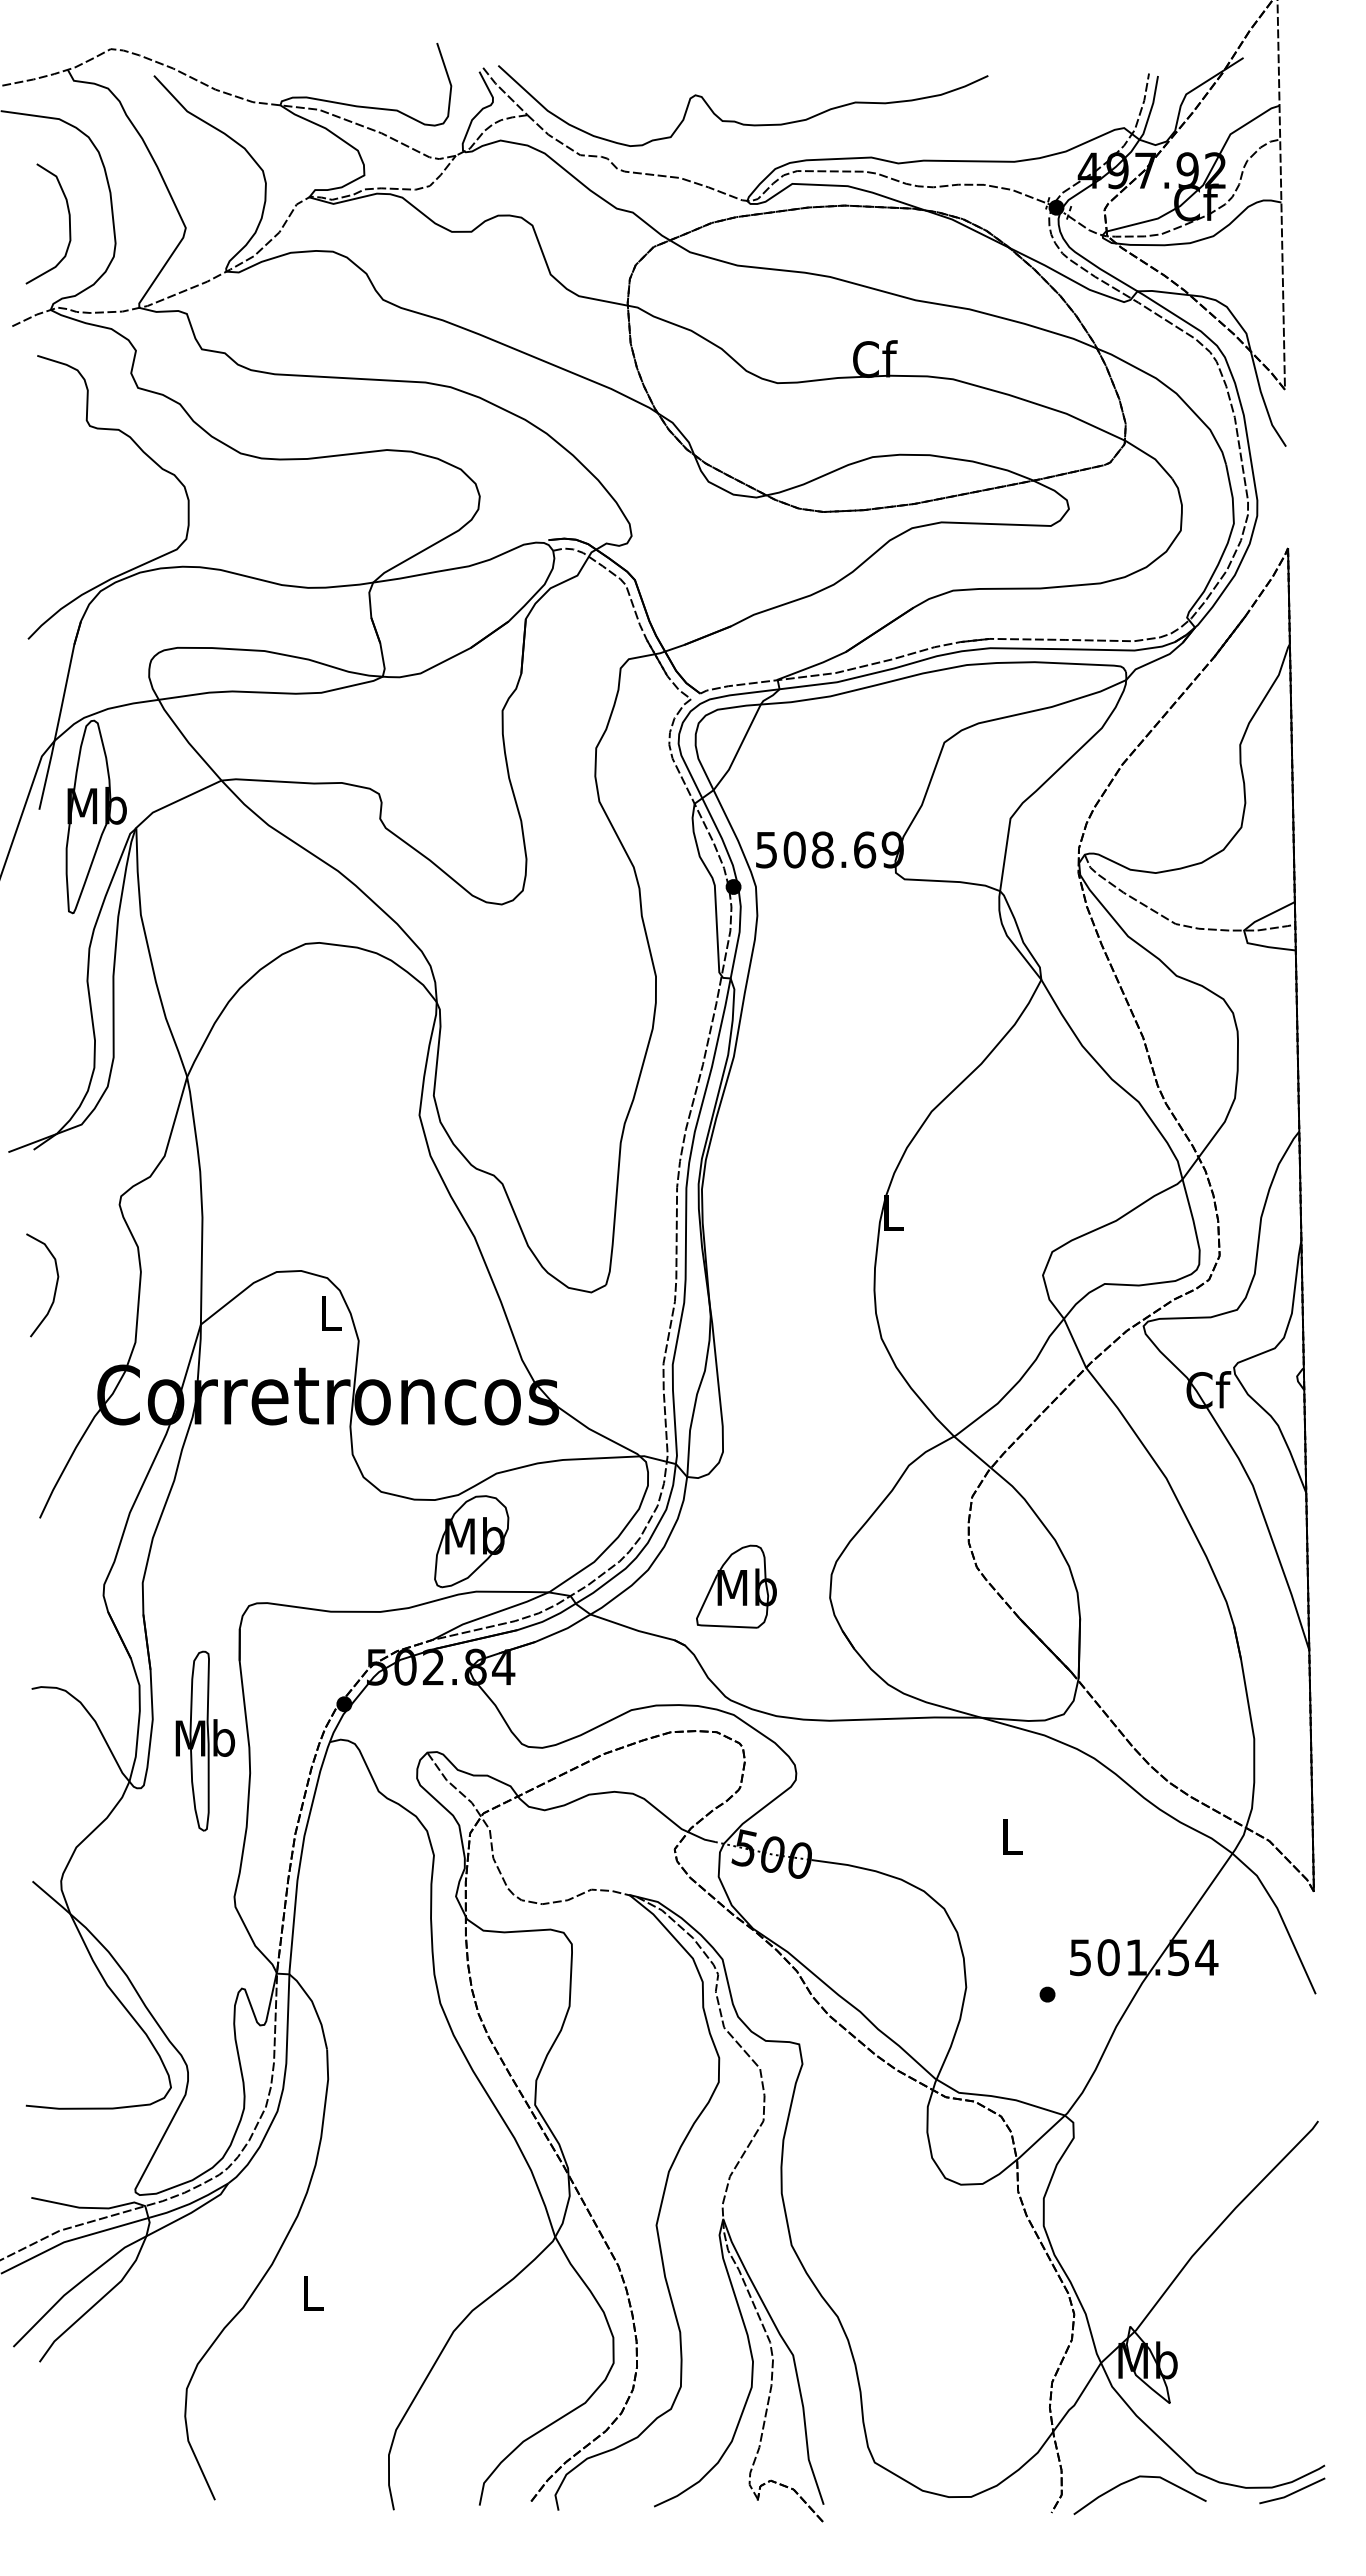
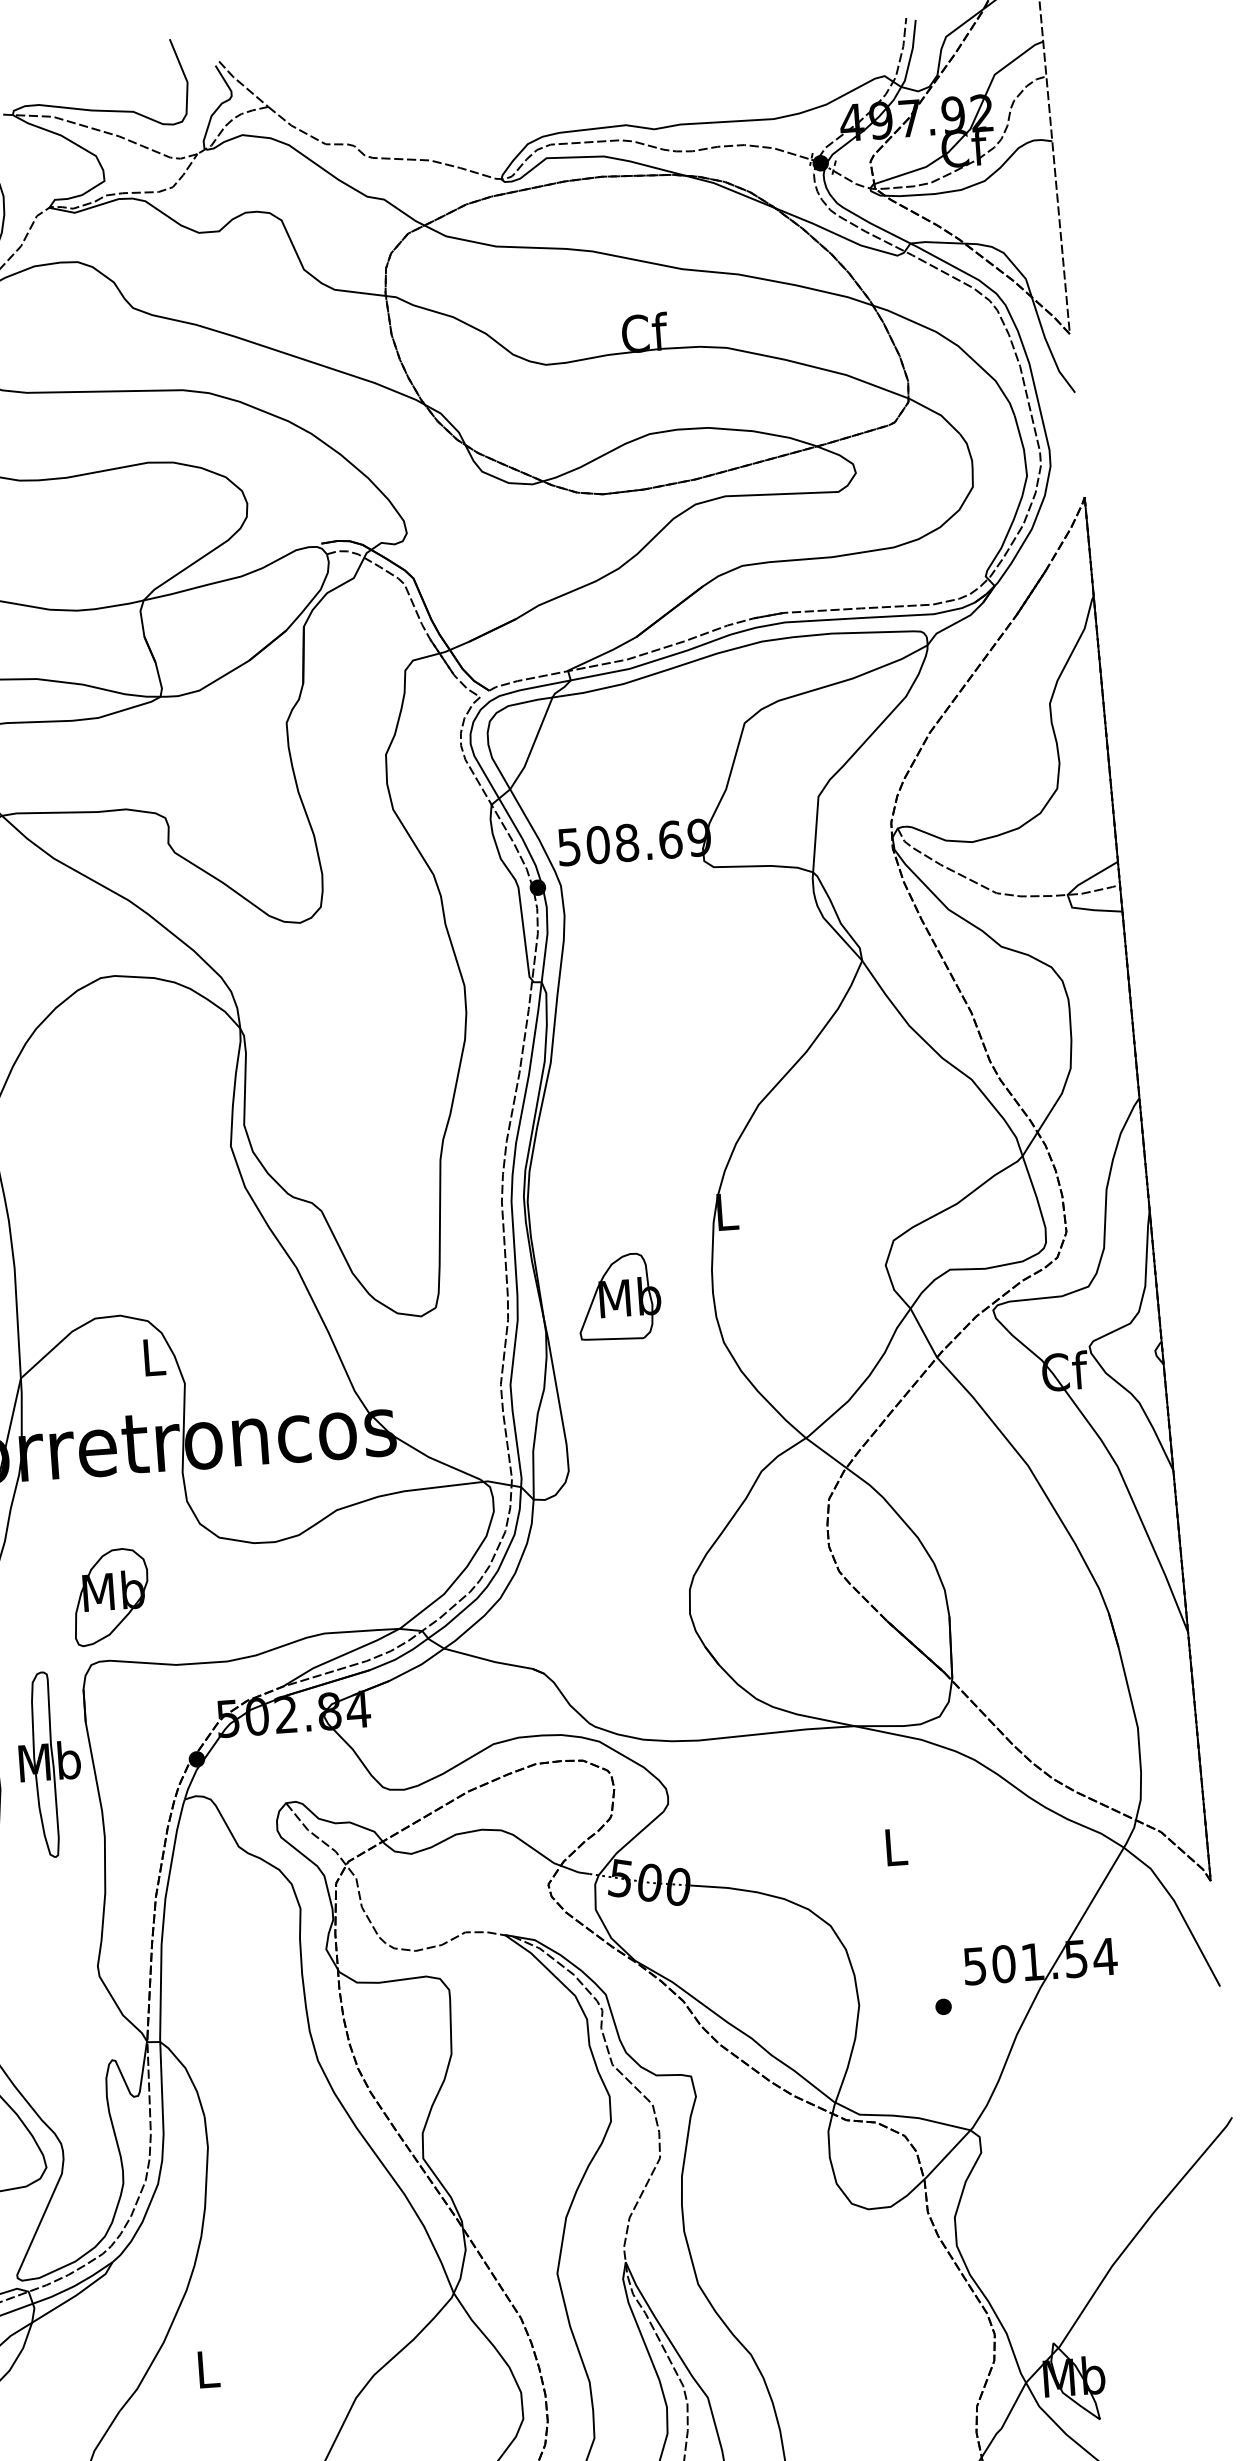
curve: (737, 121) -> (485, 97), removed
part: (471, 1541) -> (110, 1596), moved
part: (736, 1586) -> (619, 1297), moved
part: (205, 1740) -> (50, 1763), moved

